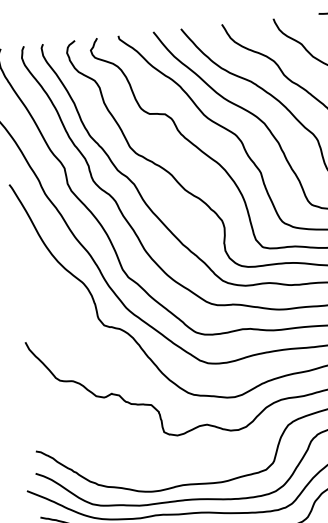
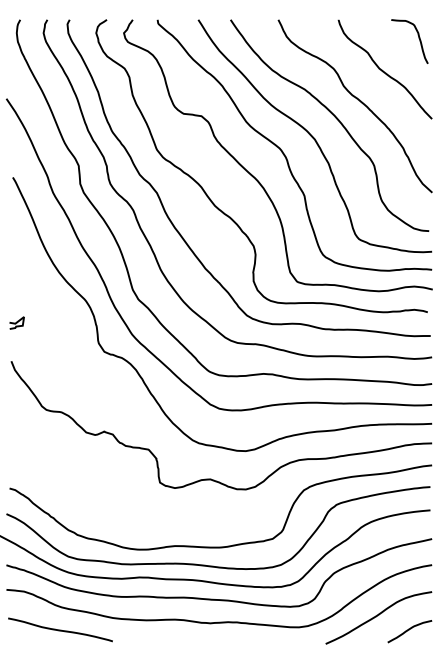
curve: (26, 308) -> (16, 322), added

